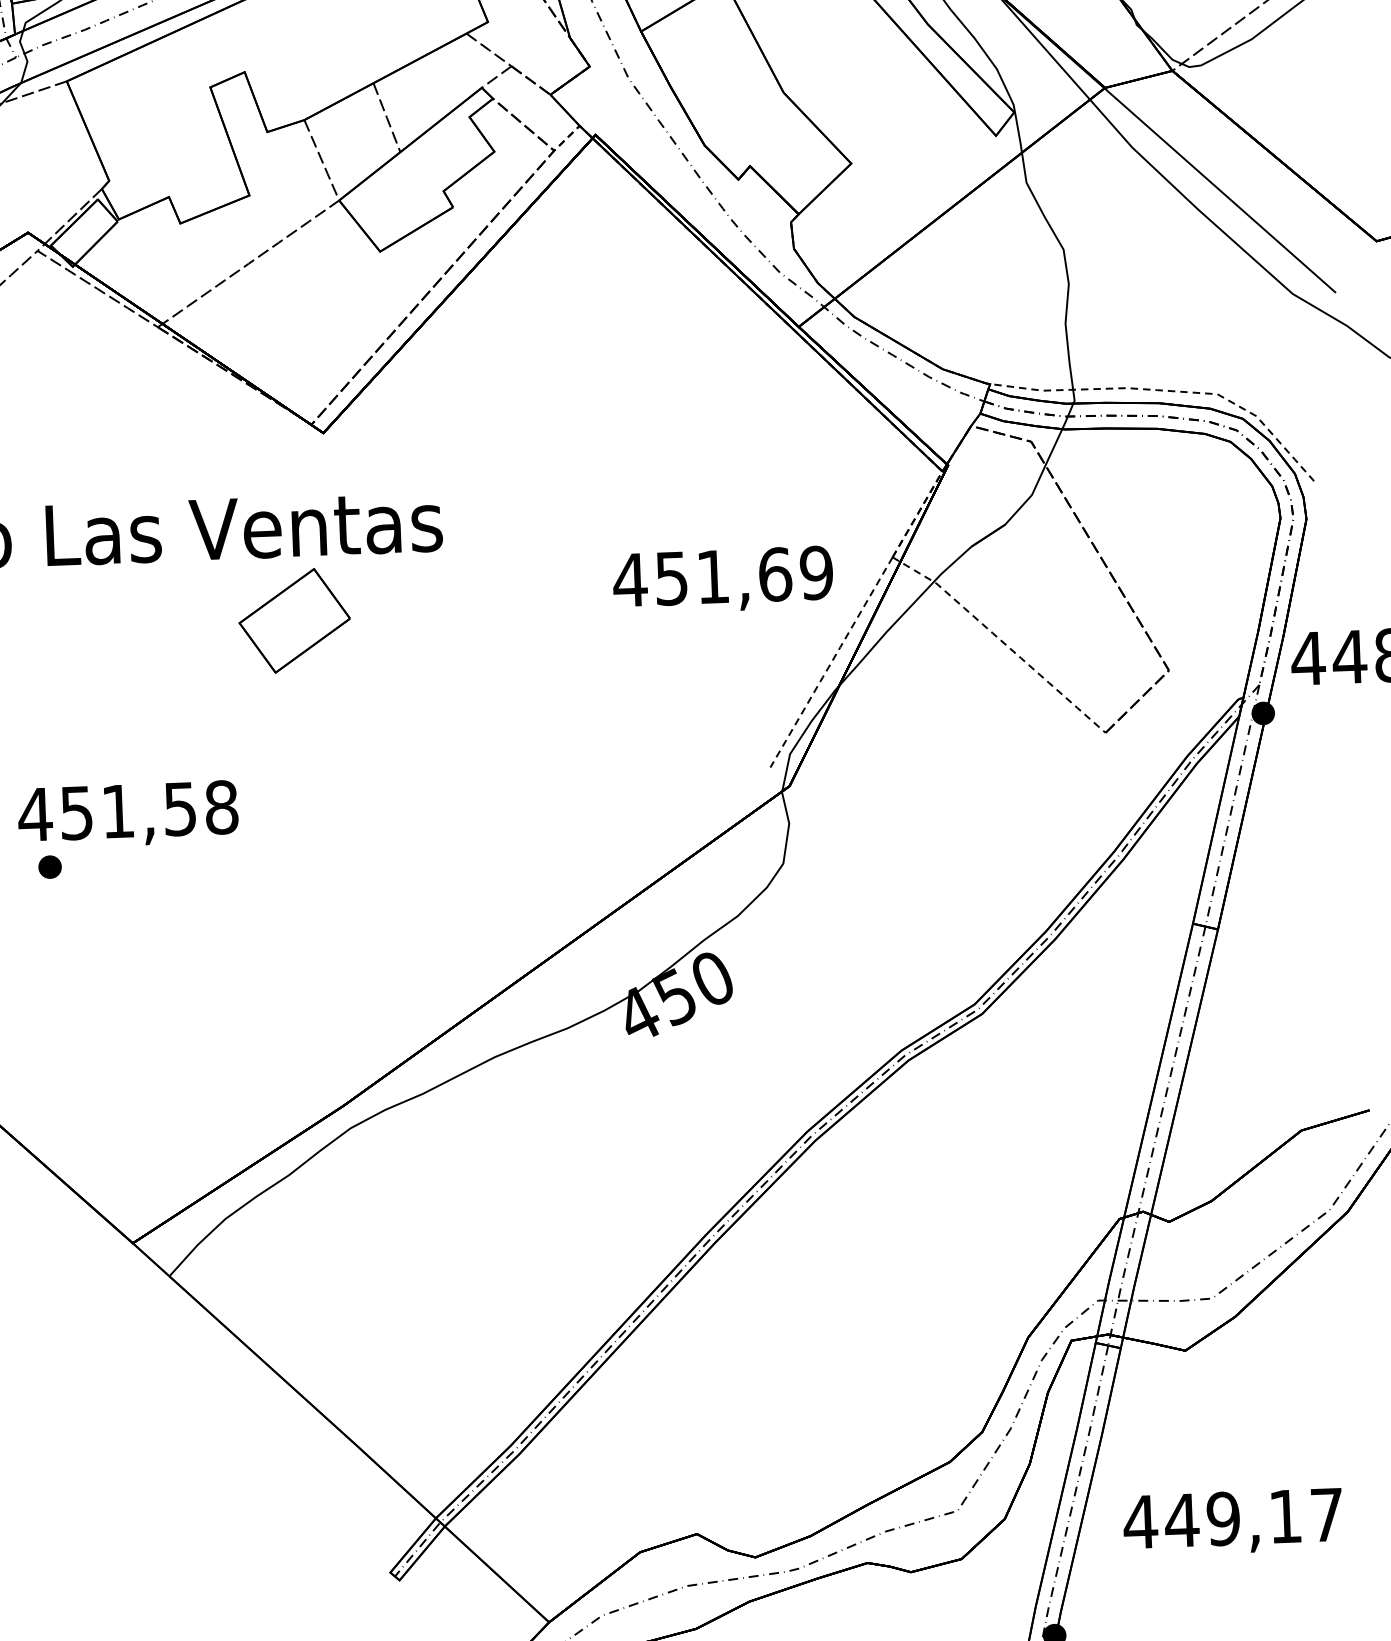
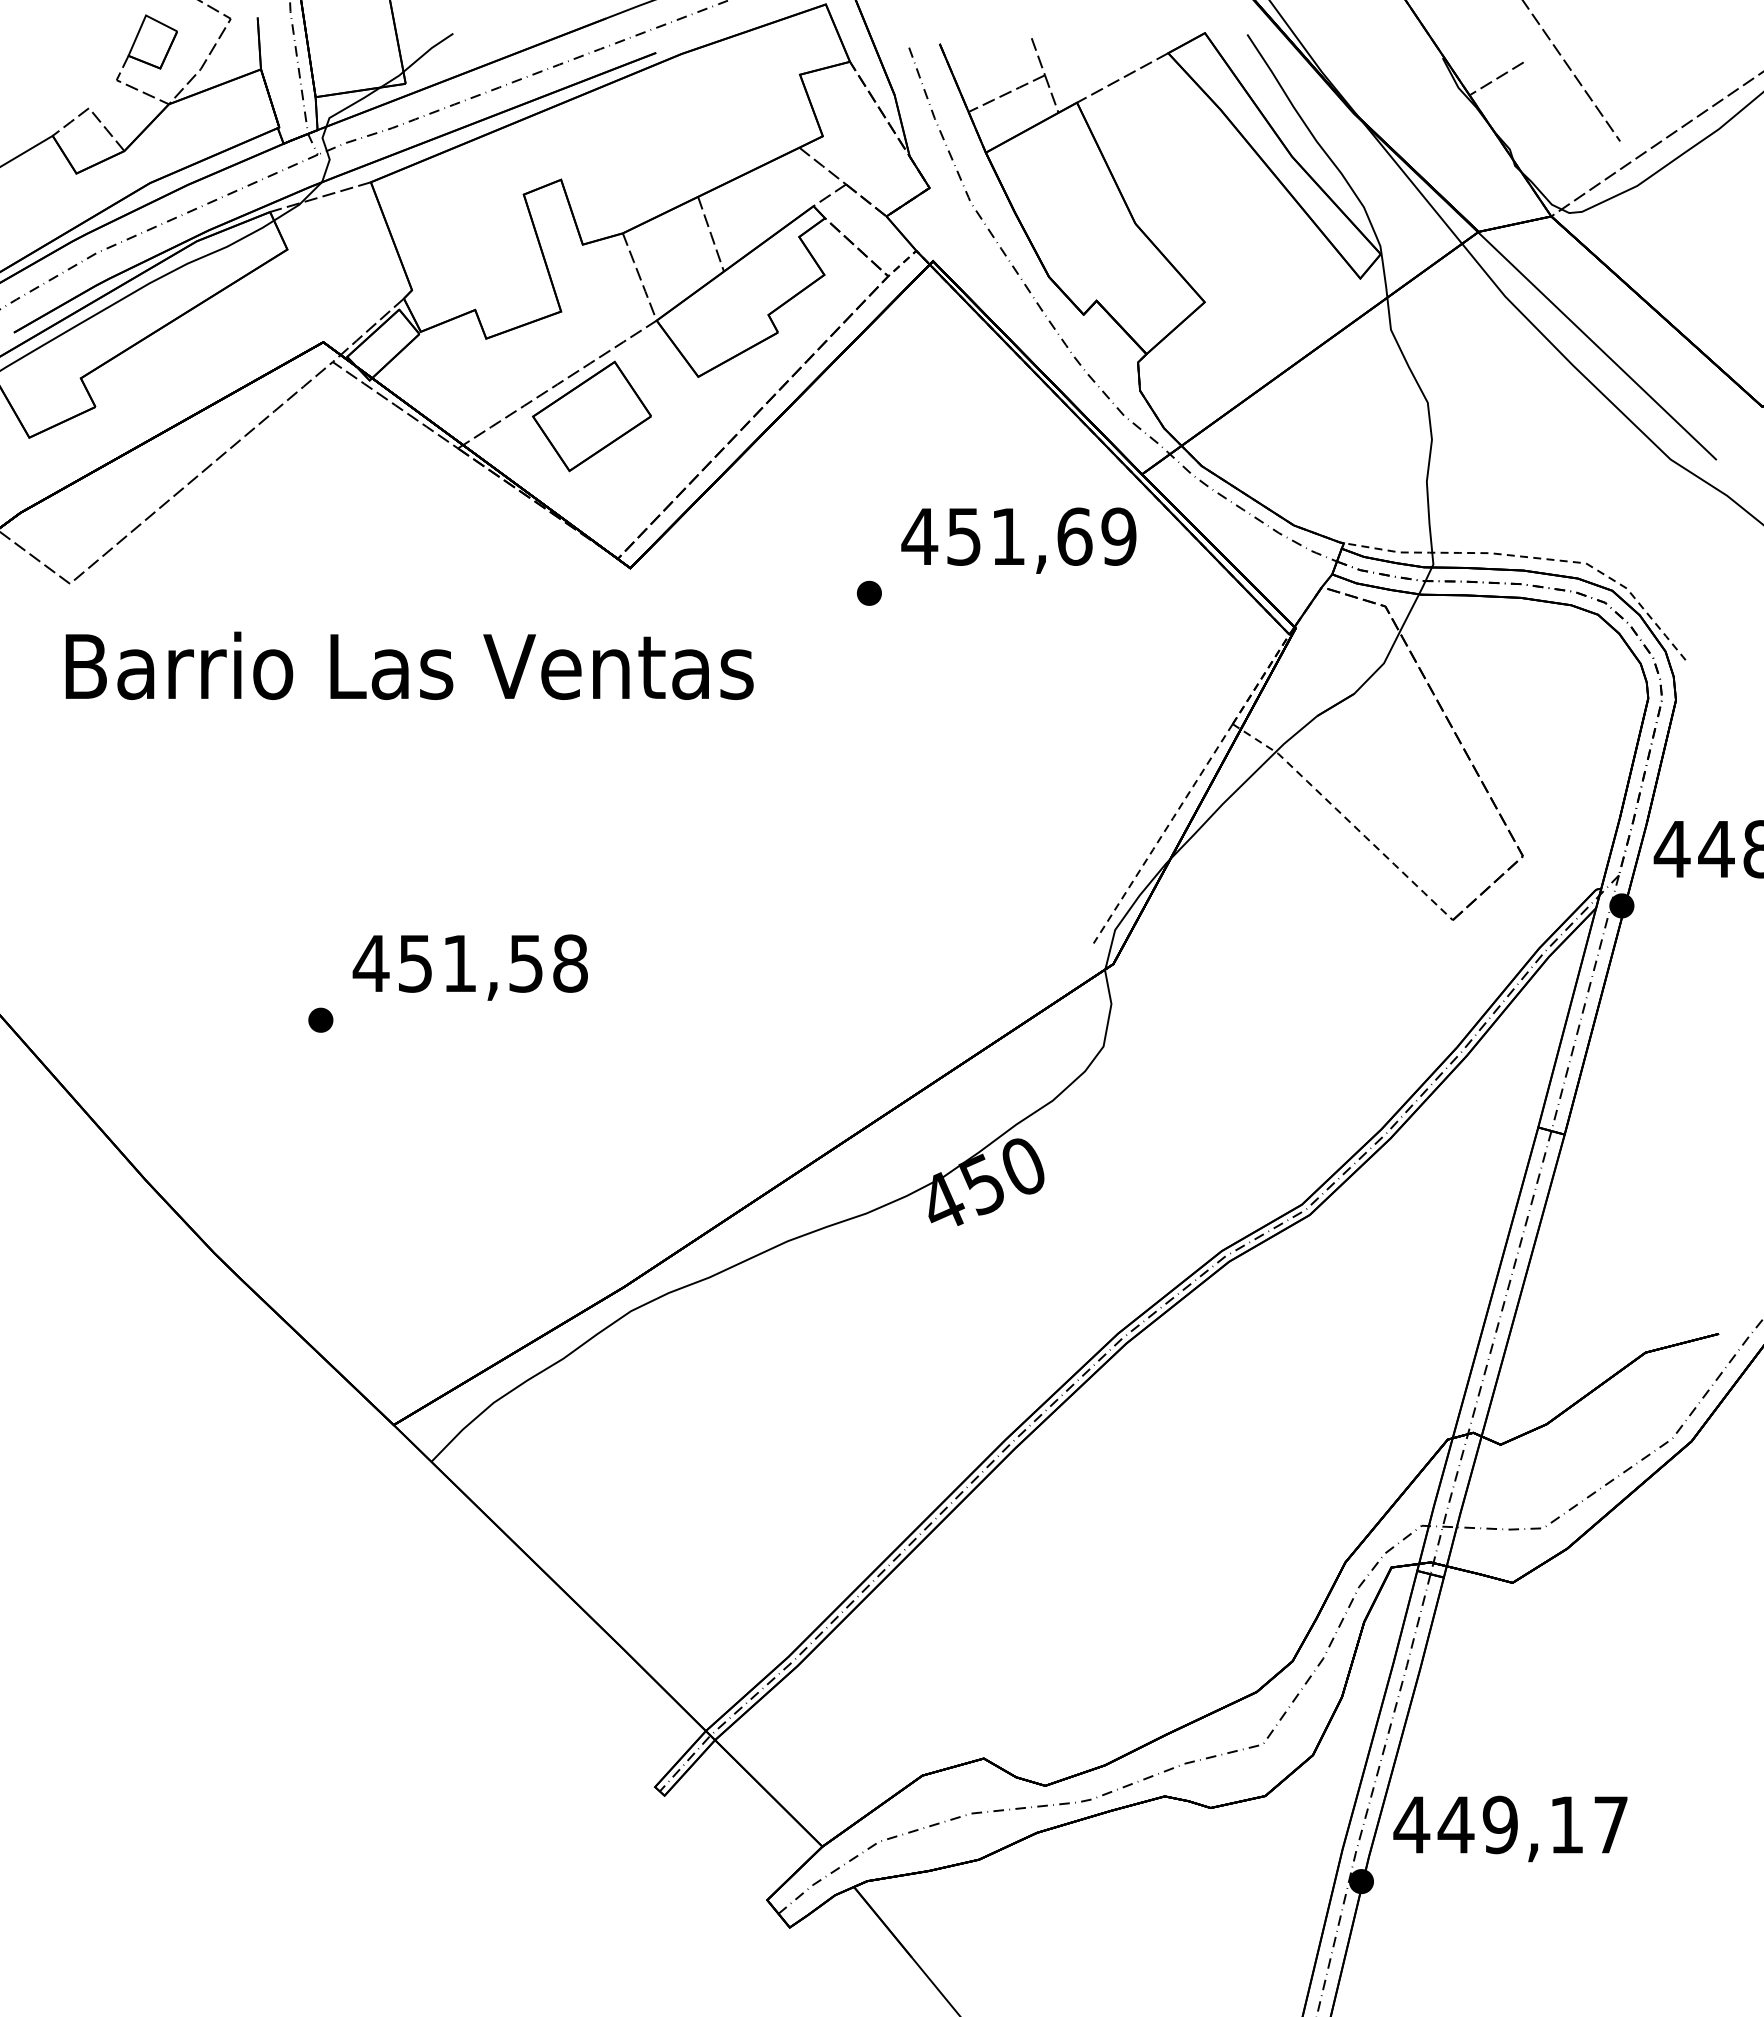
part: (548, 447) -> (869, 592), added
text: (722, 580) -> (1018, 540), moved
part: (294, 620) -> (591, 416), moved
text: (127, 814) -> (469, 967), moved
text: (1233, 1521) -> (1510, 1828), moved

